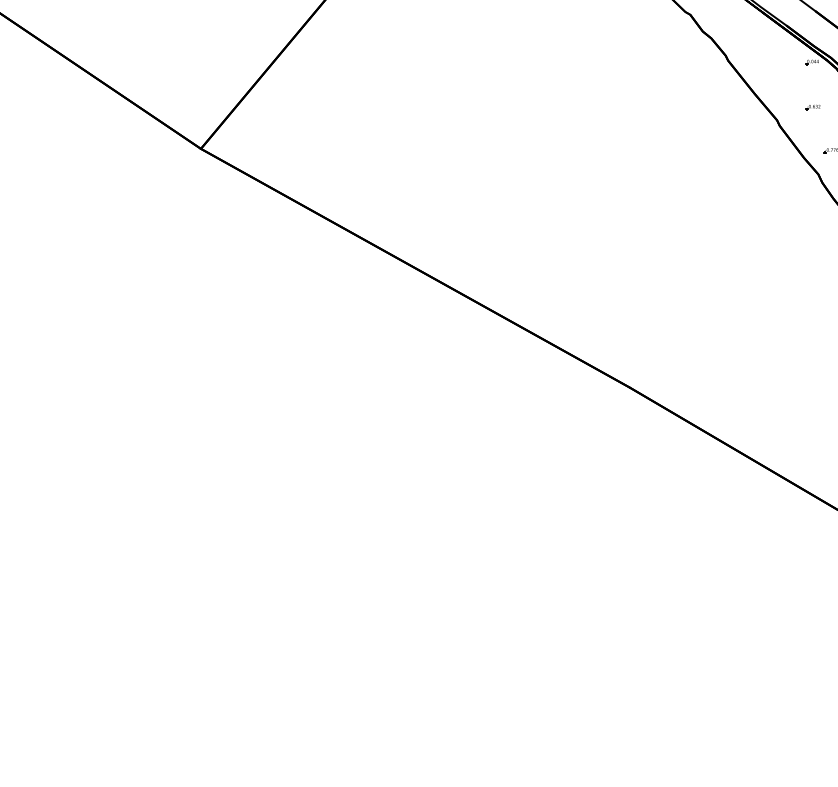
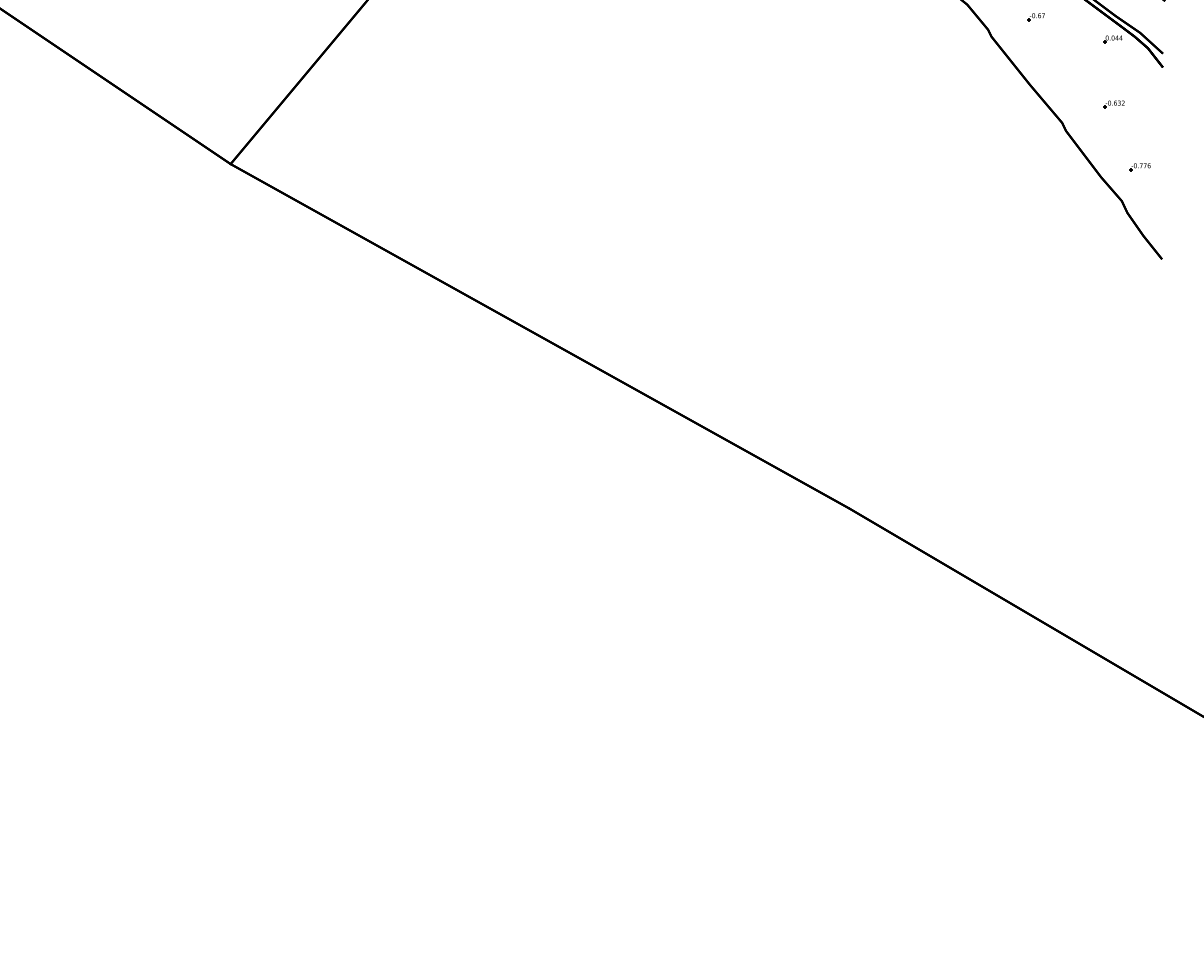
part: (758, 46) -> (1035, 16), added

